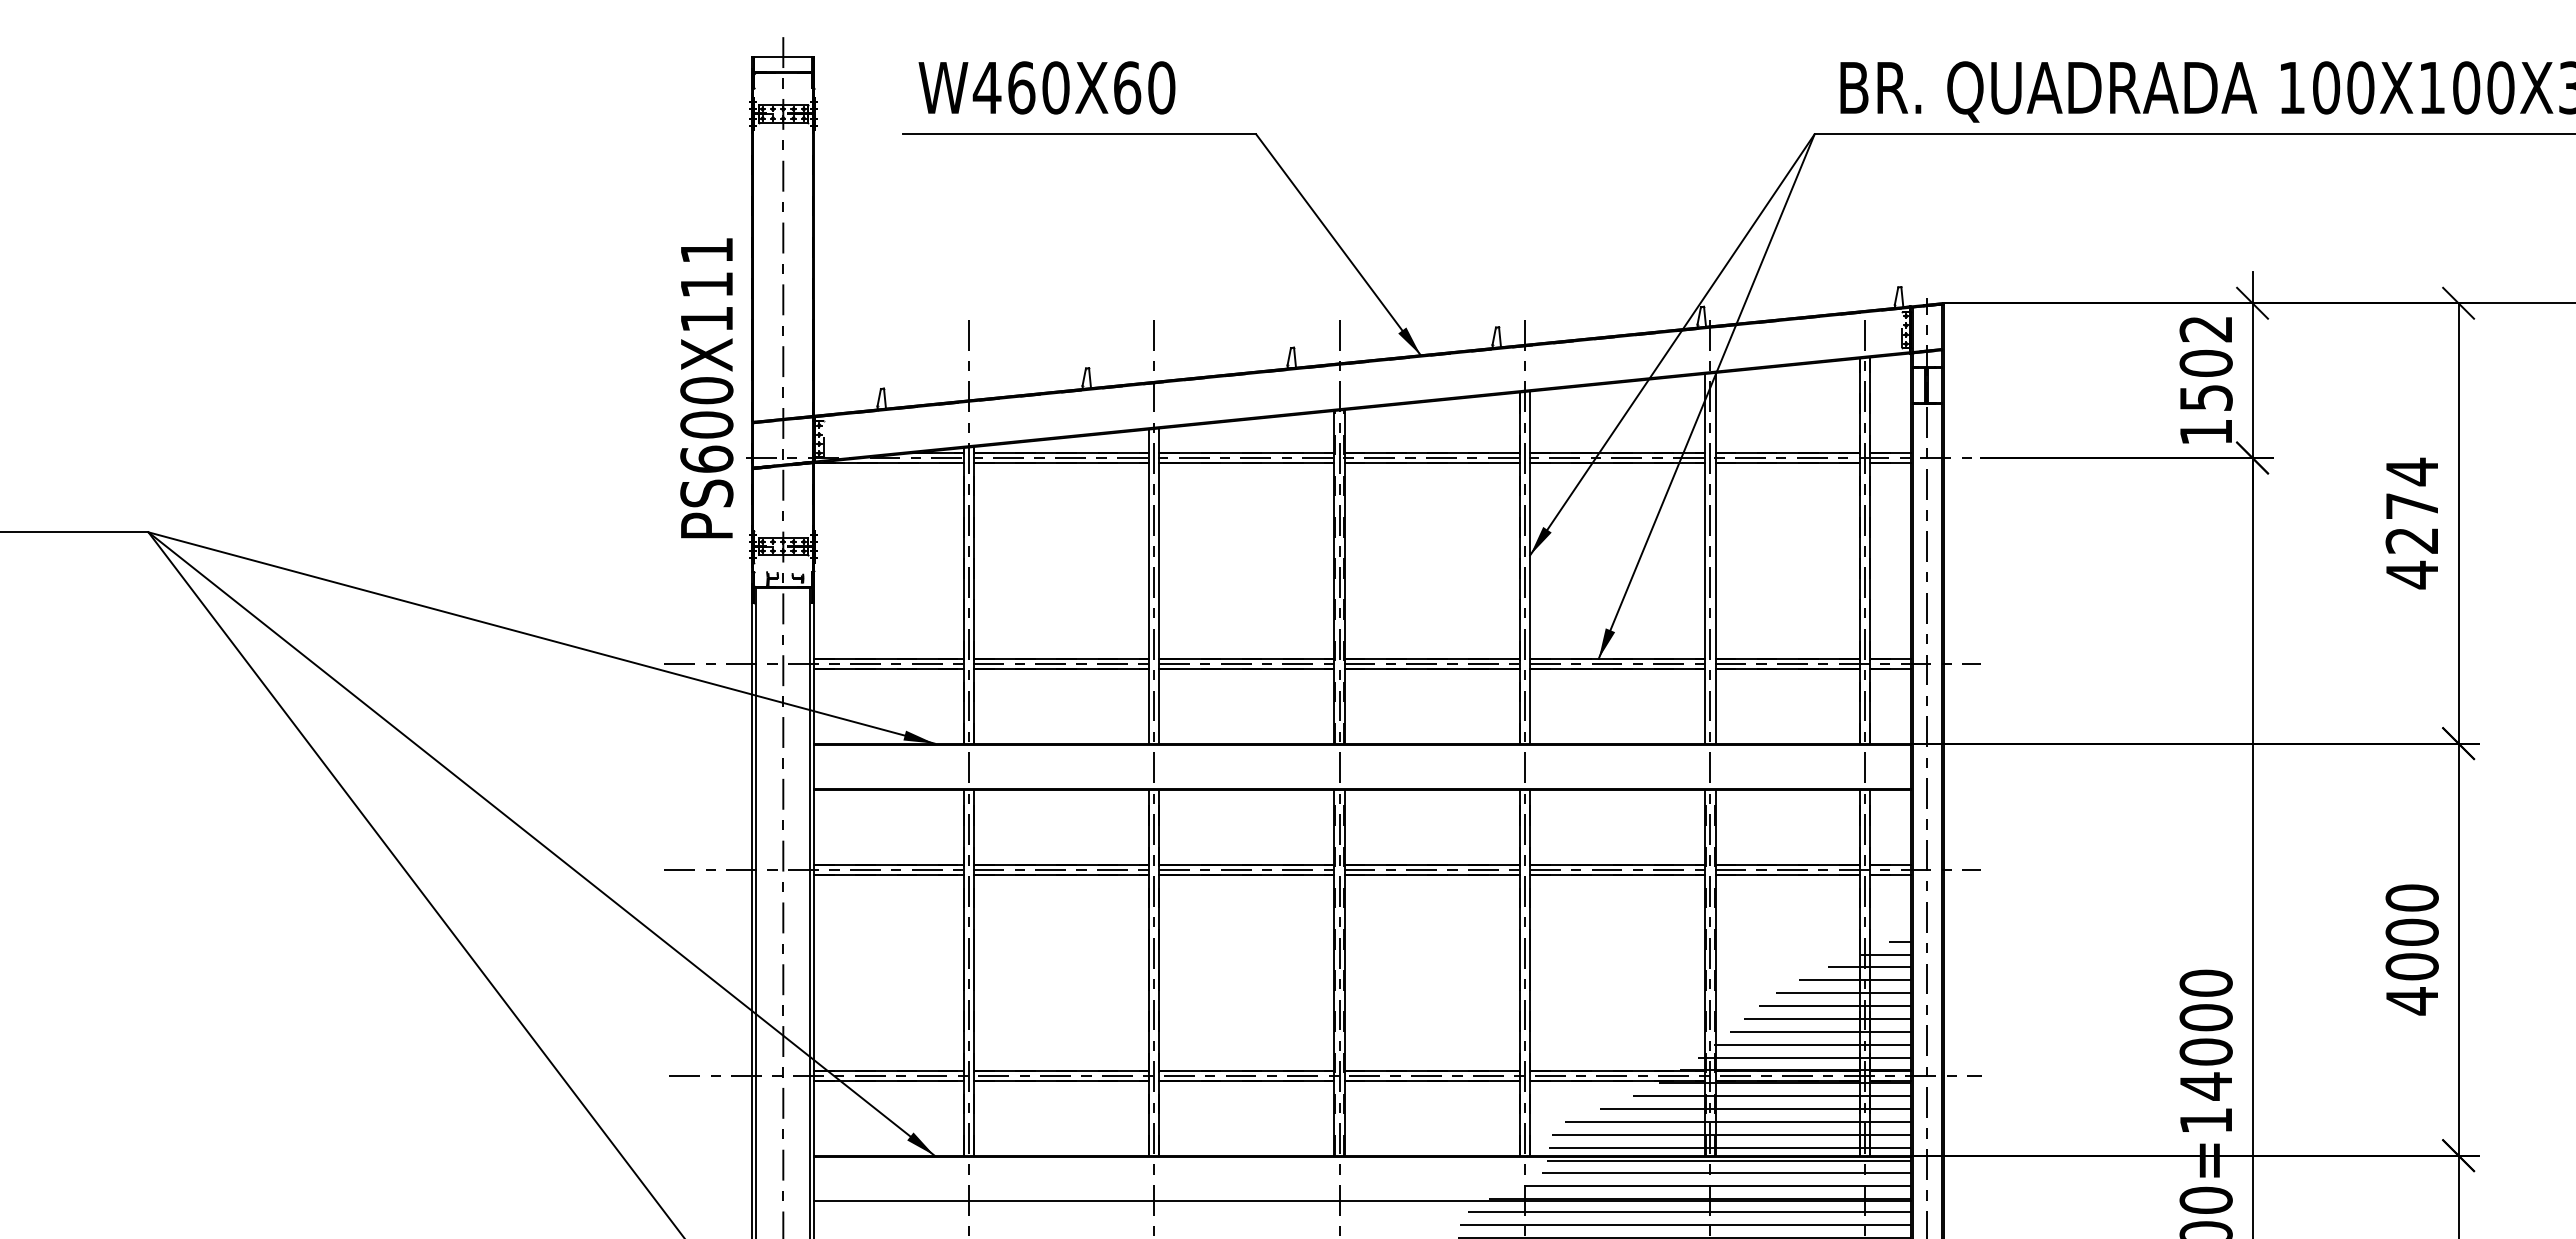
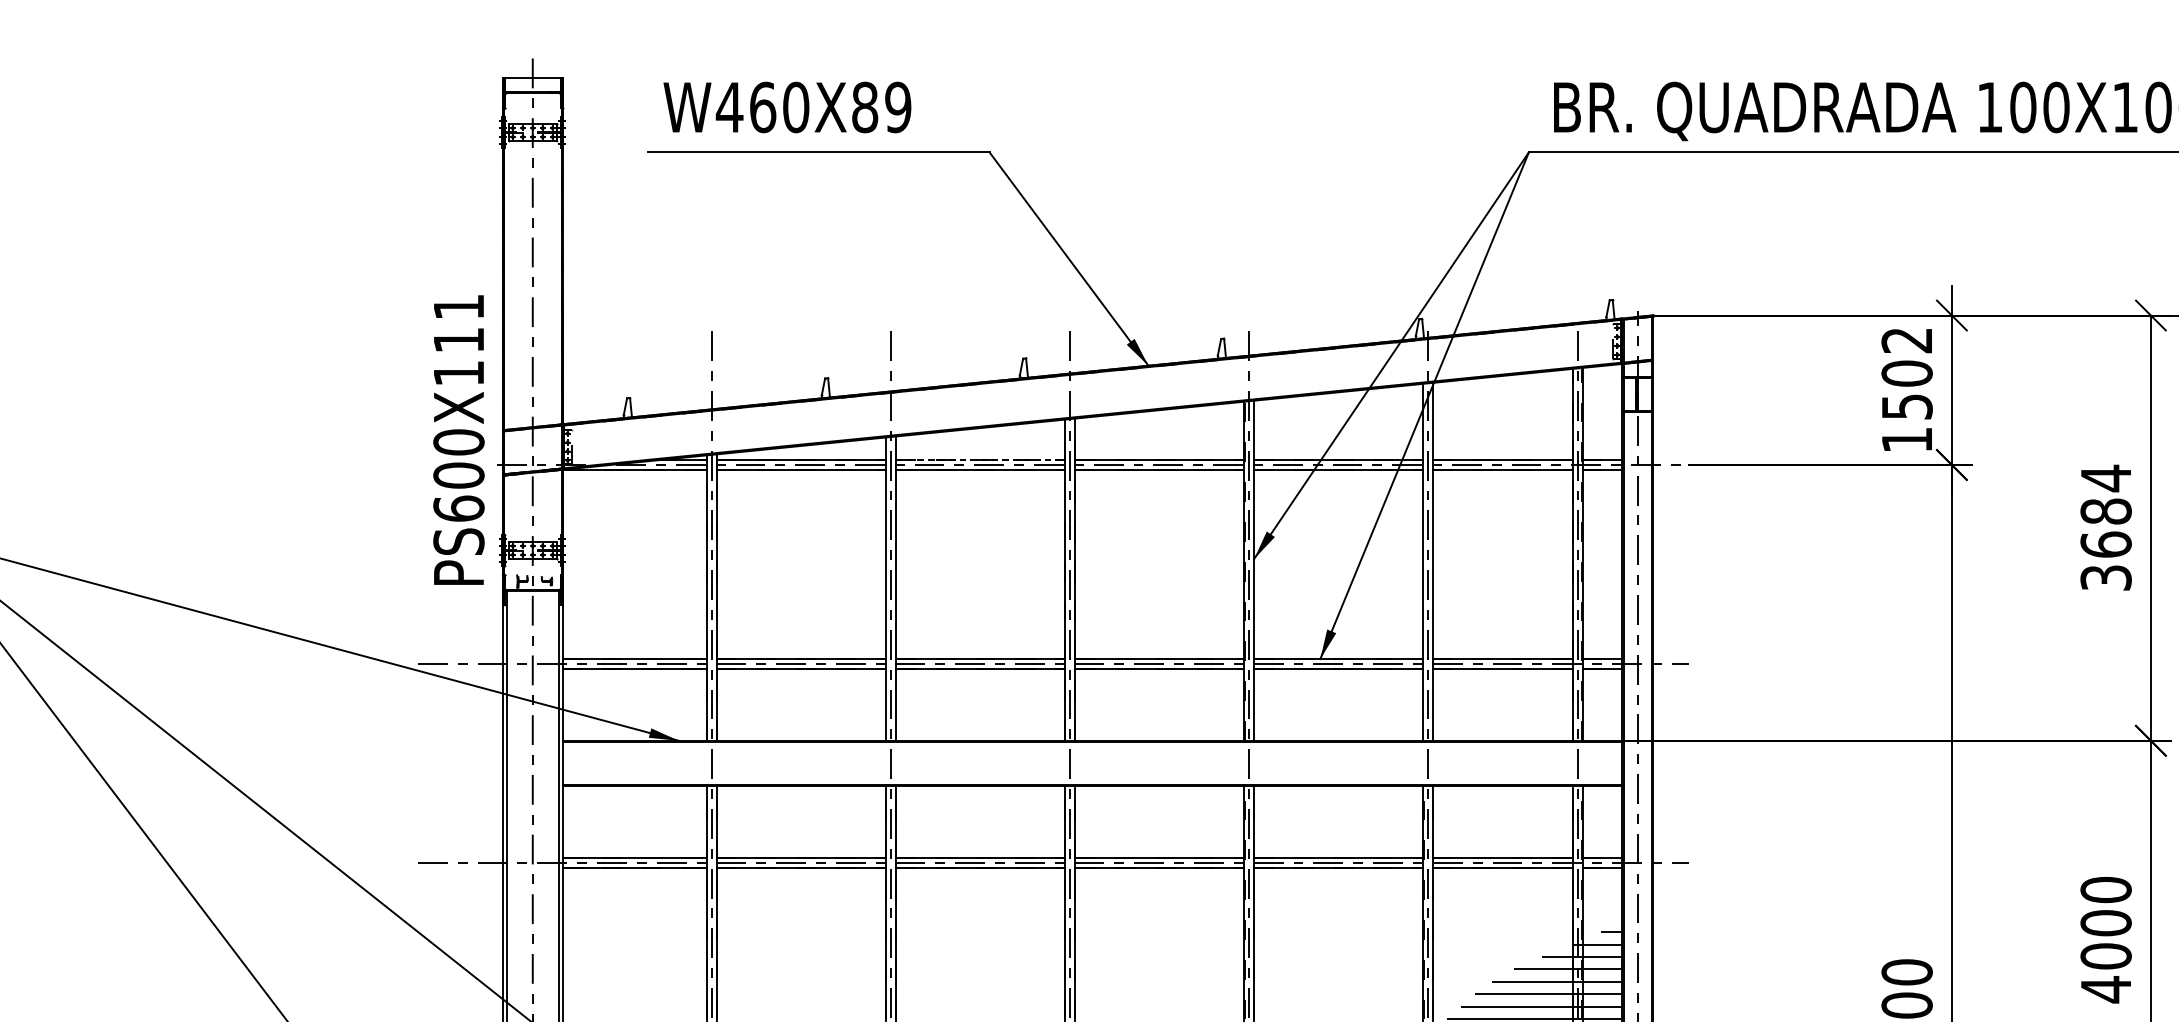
text: (1144, 87) -> (881, 107), W460X60 -> W460X89
text: (706, 388) -> (458, 440), moved
line: (1246, 452) -> (980, 459), solid -> dashed
text: (2411, 540) -> (2105, 544), 4274 -> 3684

